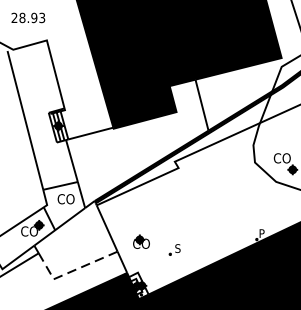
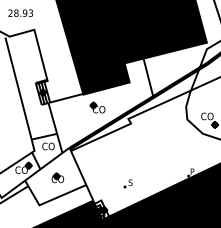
part: (132, 146) -> (97, 107), added
part: (140, 241) -> (57, 177), moved
line: (71, 271) -> (52, 199), dashed -> solid

